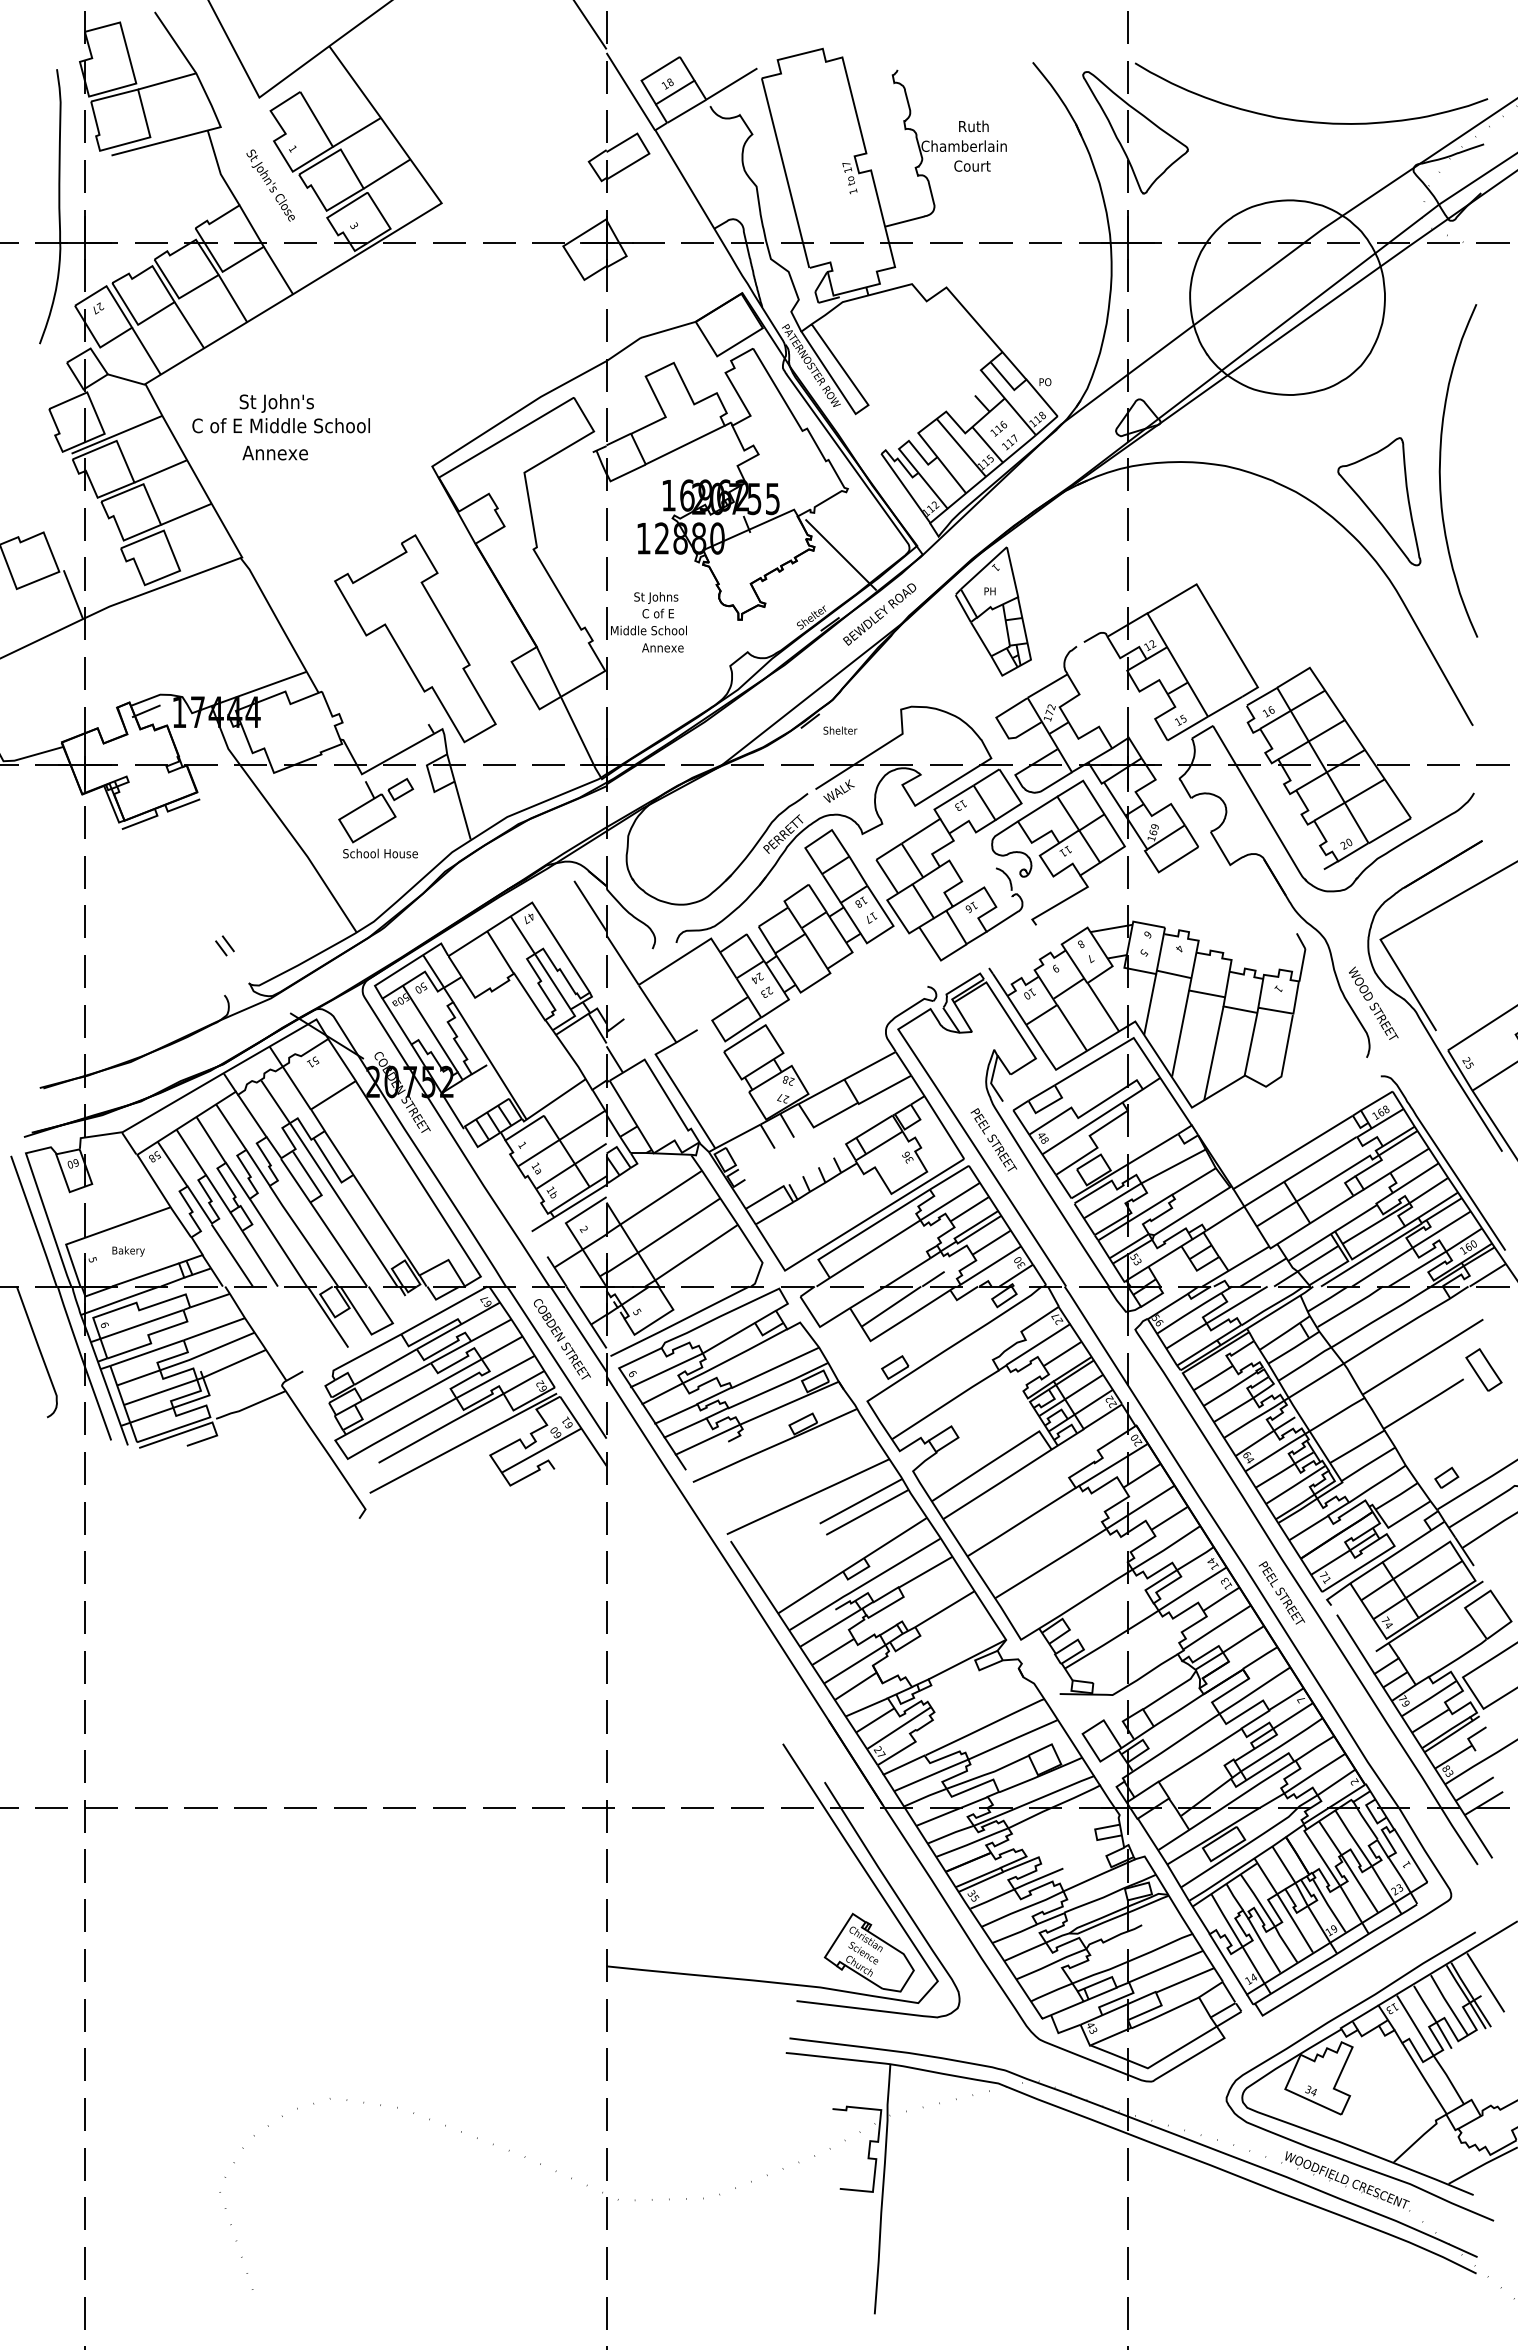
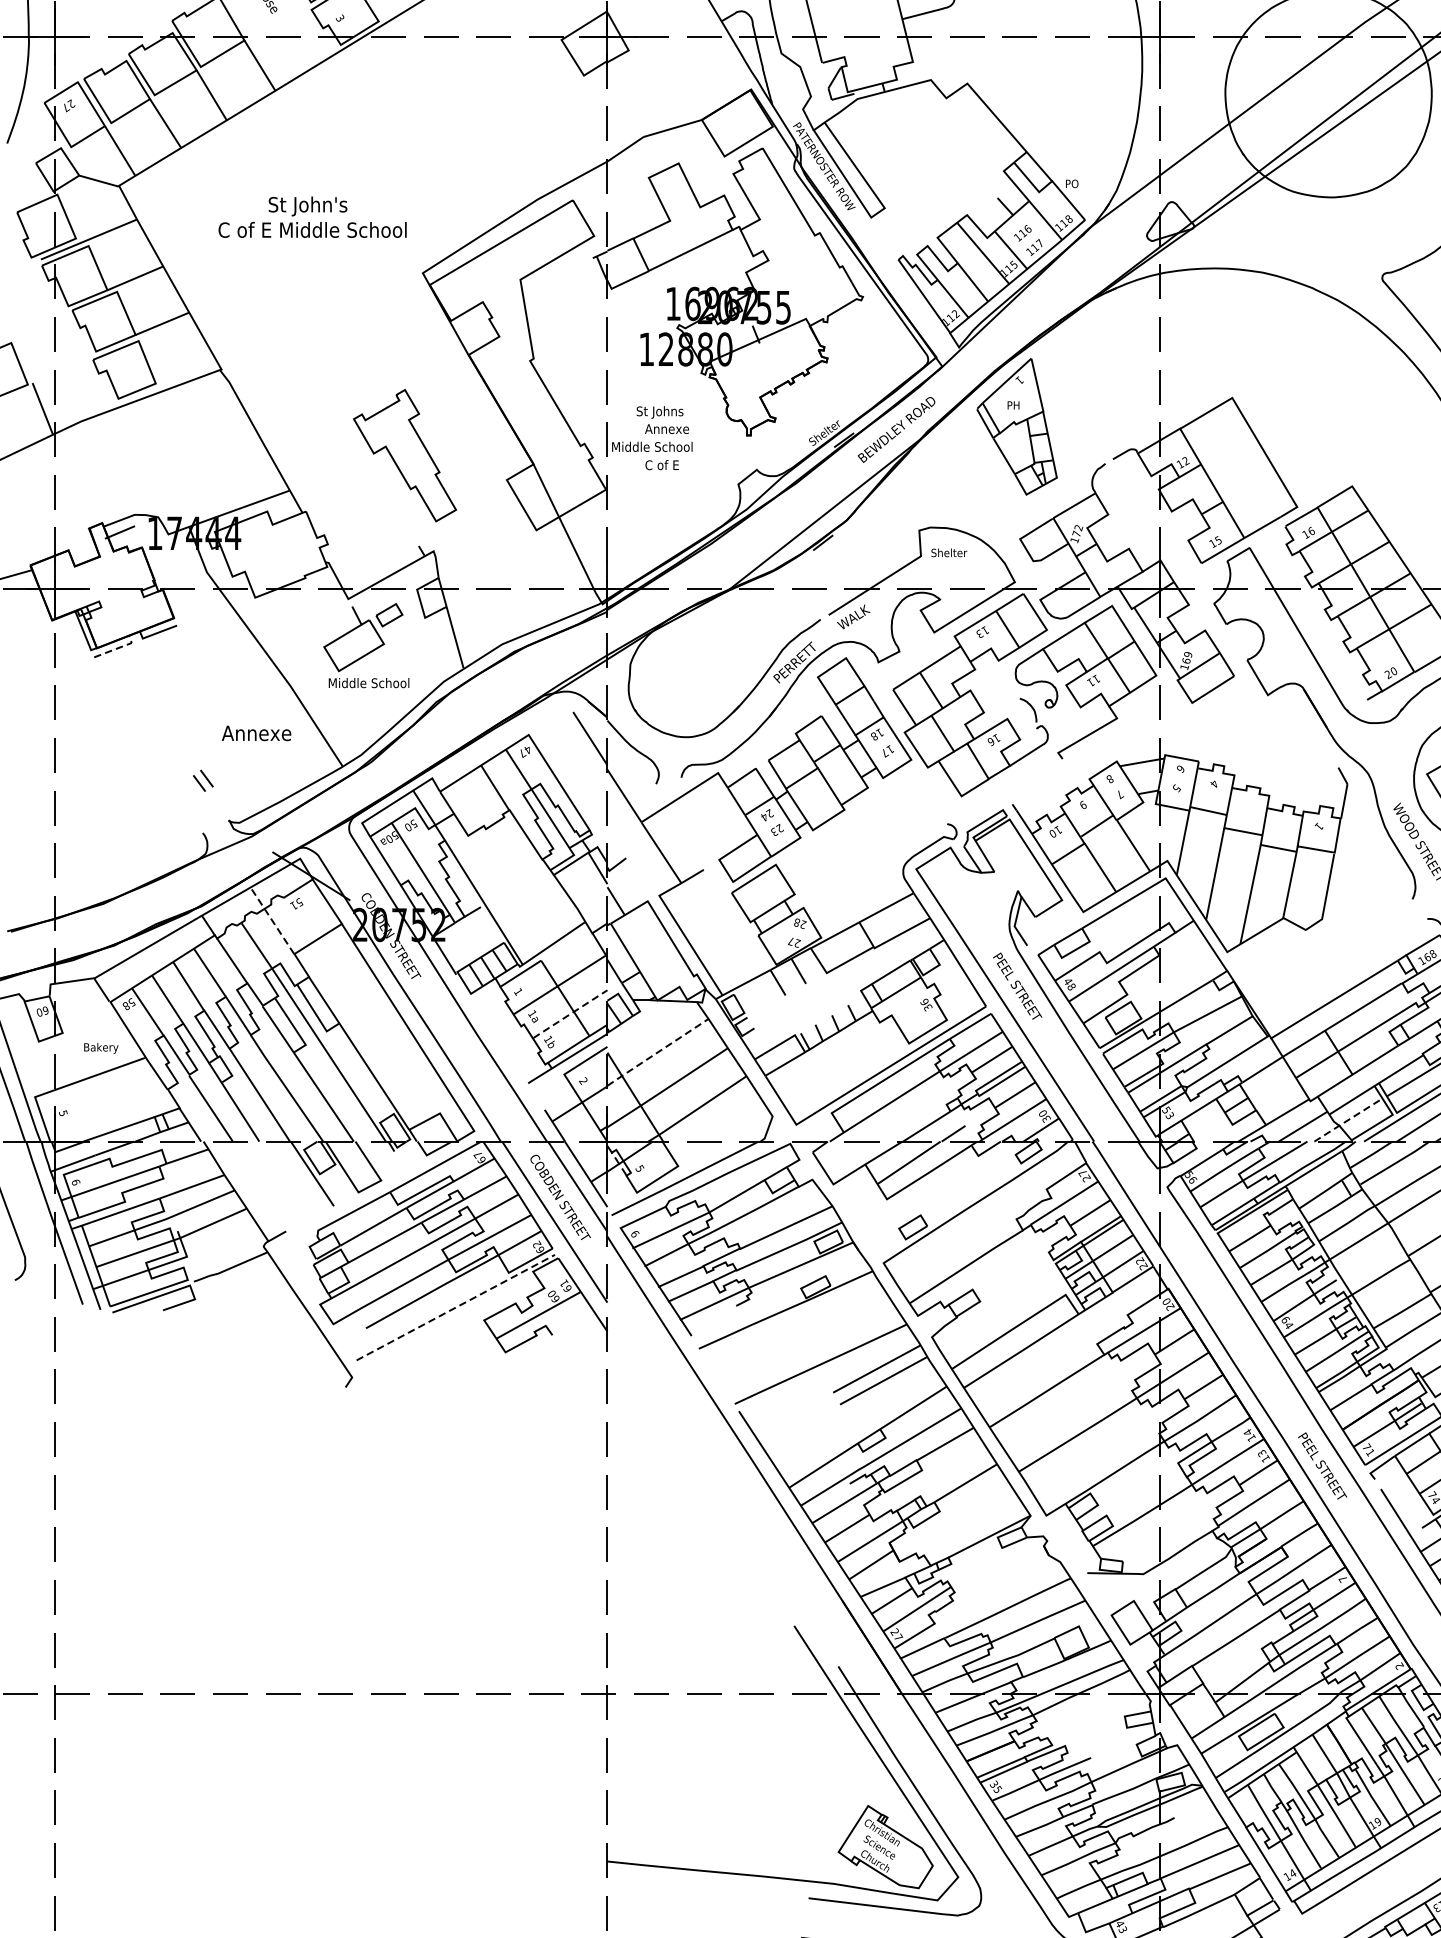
text: (280, 413) -> (311, 217), moved
text: (274, 452) -> (255, 732), moved
line: (840, 554) -> (855, 366), removed
text: (662, 613) -> (666, 428), C of E -> Annexe
part: (415, 638) -> (405, 455), size x0.6
text: (662, 647) -> (666, 464), Annexe -> C of E
text: (840, 730) -> (949, 552), moved
line: (144, 820) -> (118, 648), solid -> dashed
text: (381, 853) -> (369, 682), School House -> Middle School
line: (290, 1078) -> (272, 921), solid -> dashed
line: (571, 1166) -> (570, 1014), solid -> dashed
line: (654, 1202) -> (658, 1052), solid -> dashed
text: (128, 1251) -> (101, 1048), moved
line: (1305, 1266) -> (1347, 1120), solid -> dashed
line: (463, 1443) -> (455, 1307), solid -> dashed

